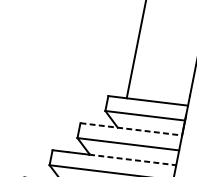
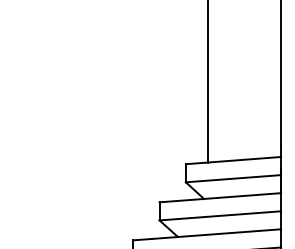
line: (131, 129) -> (220, 197), dashed -> solid
line: (133, 160) -> (229, 233), dashed -> solid

